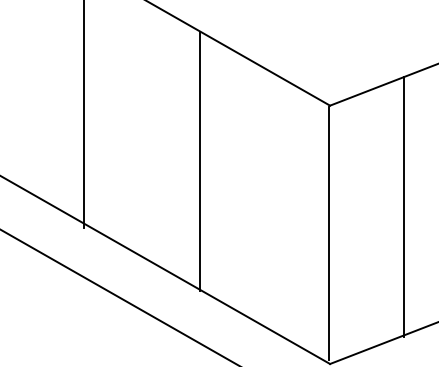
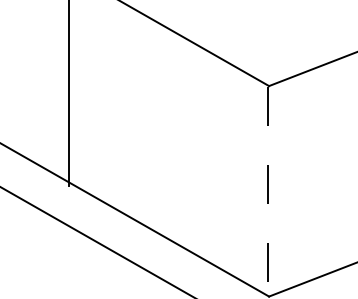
line: (199, 161) -> (162, 131), removed
line: (404, 206) -> (329, 168), removed
line: (328, 233) -> (267, 190), solid -> dashed

